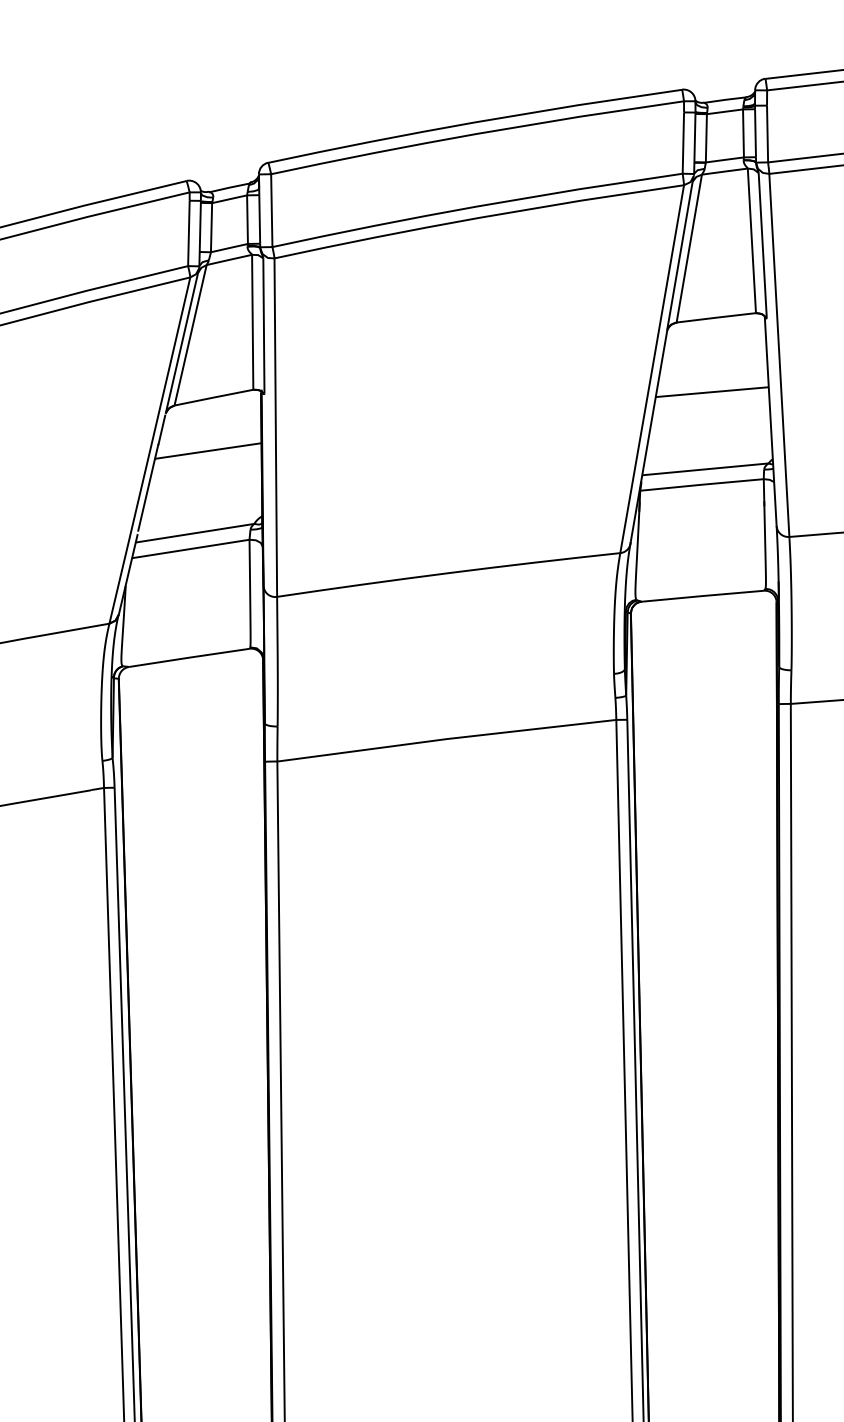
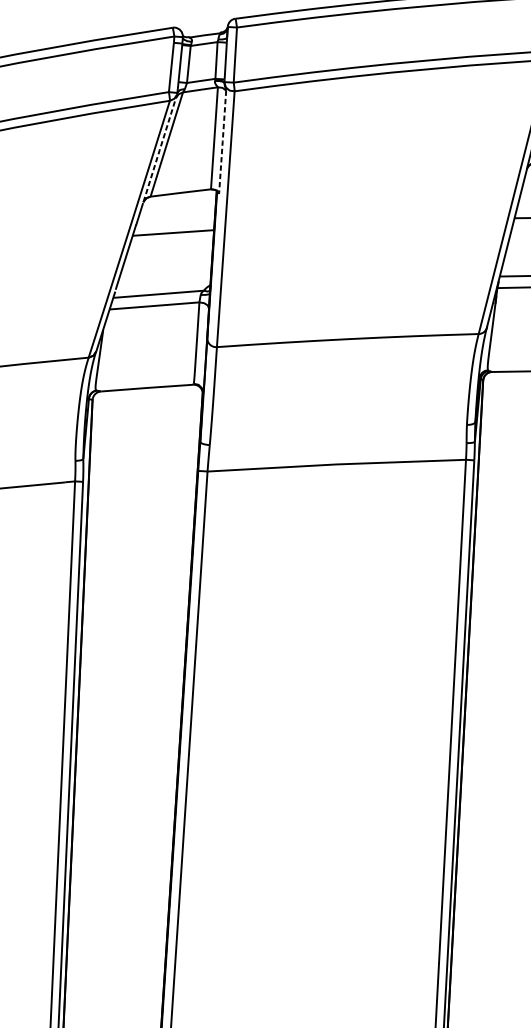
line: (263, 325) -> (222, 141), solid -> dashed
line: (181, 343) -> (159, 150), solid -> dashed

